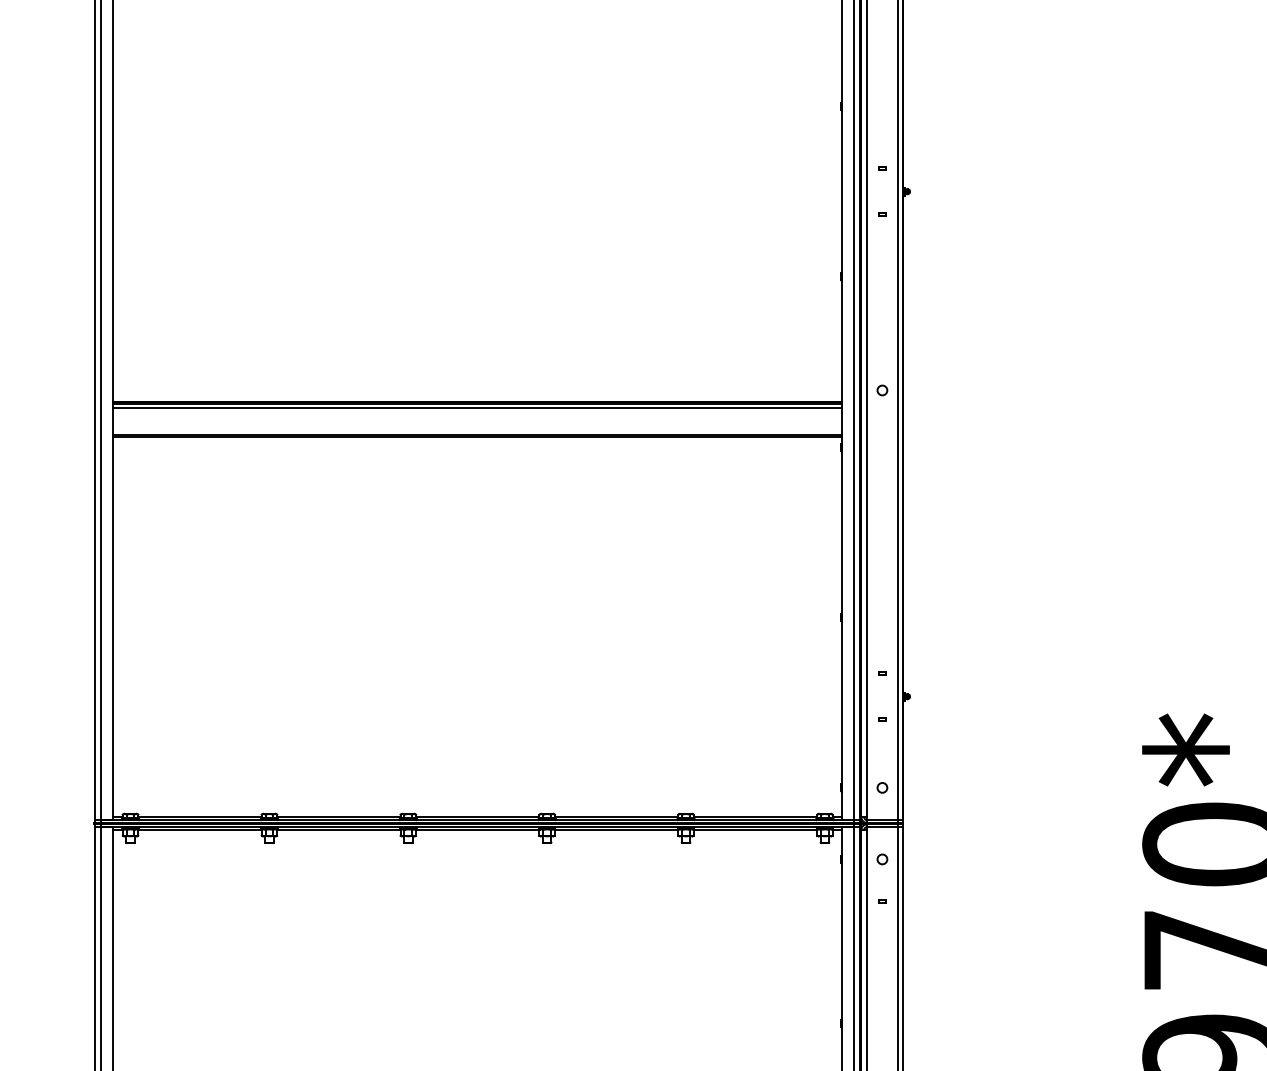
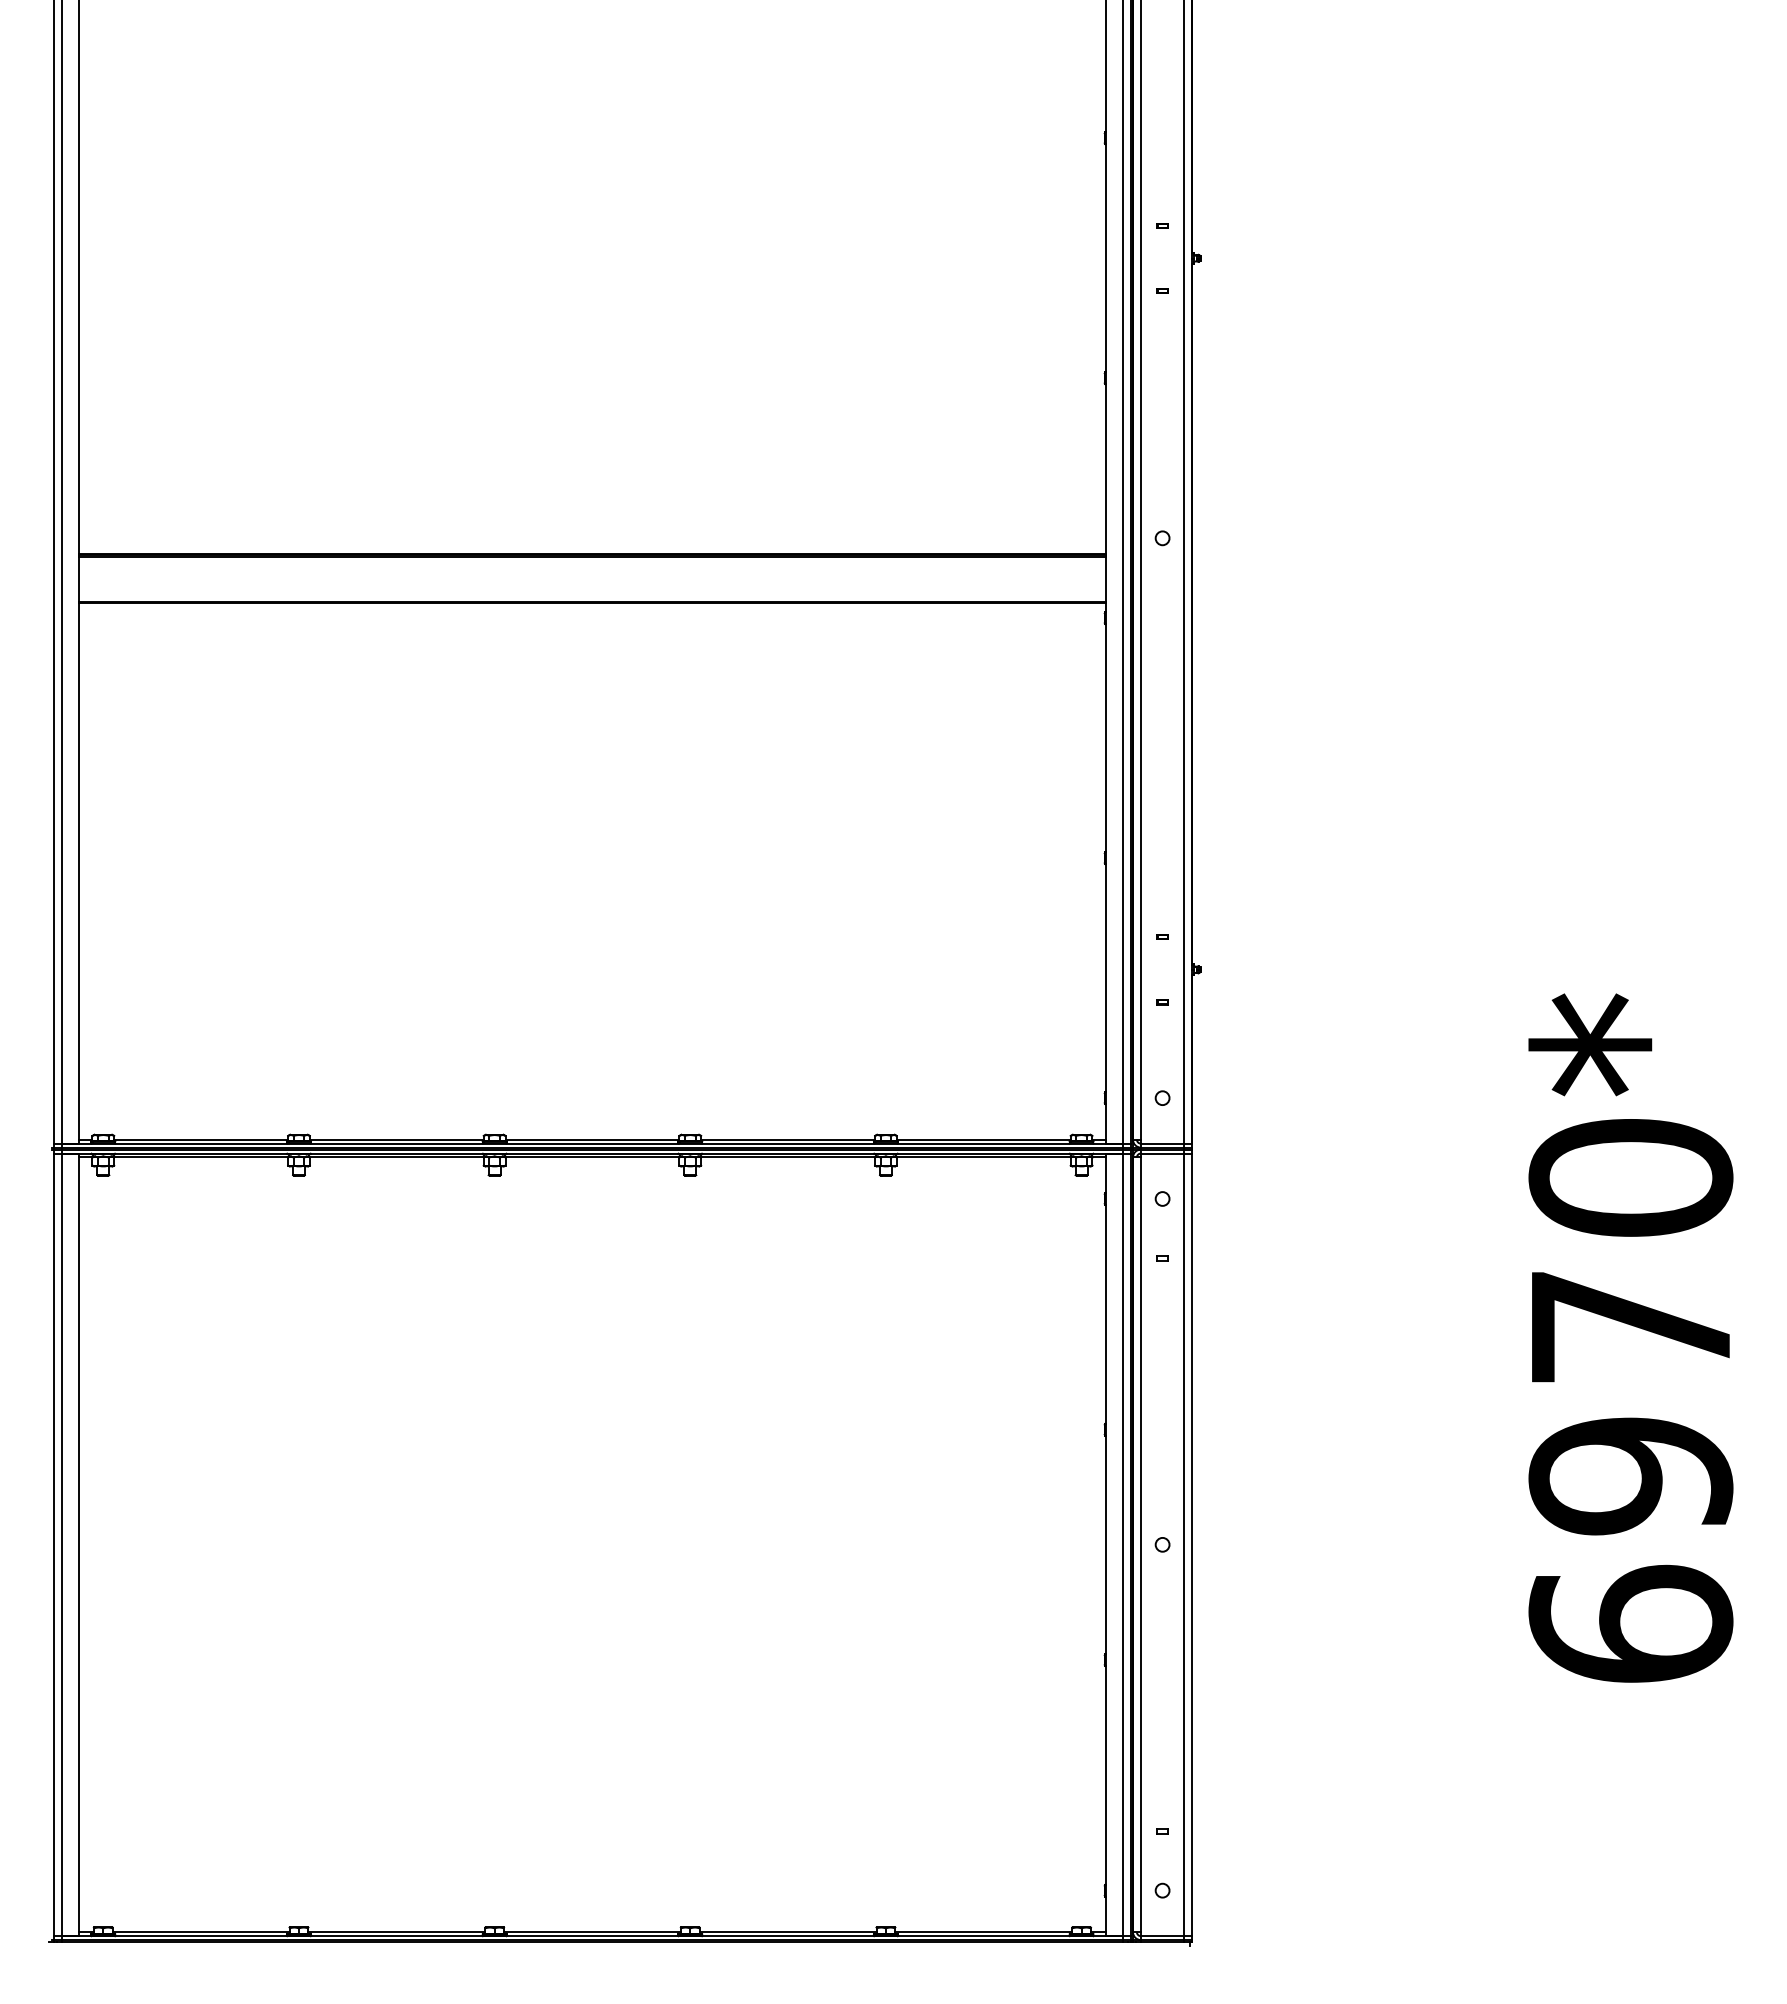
line: (477, 407) -> (592, 562), removed

